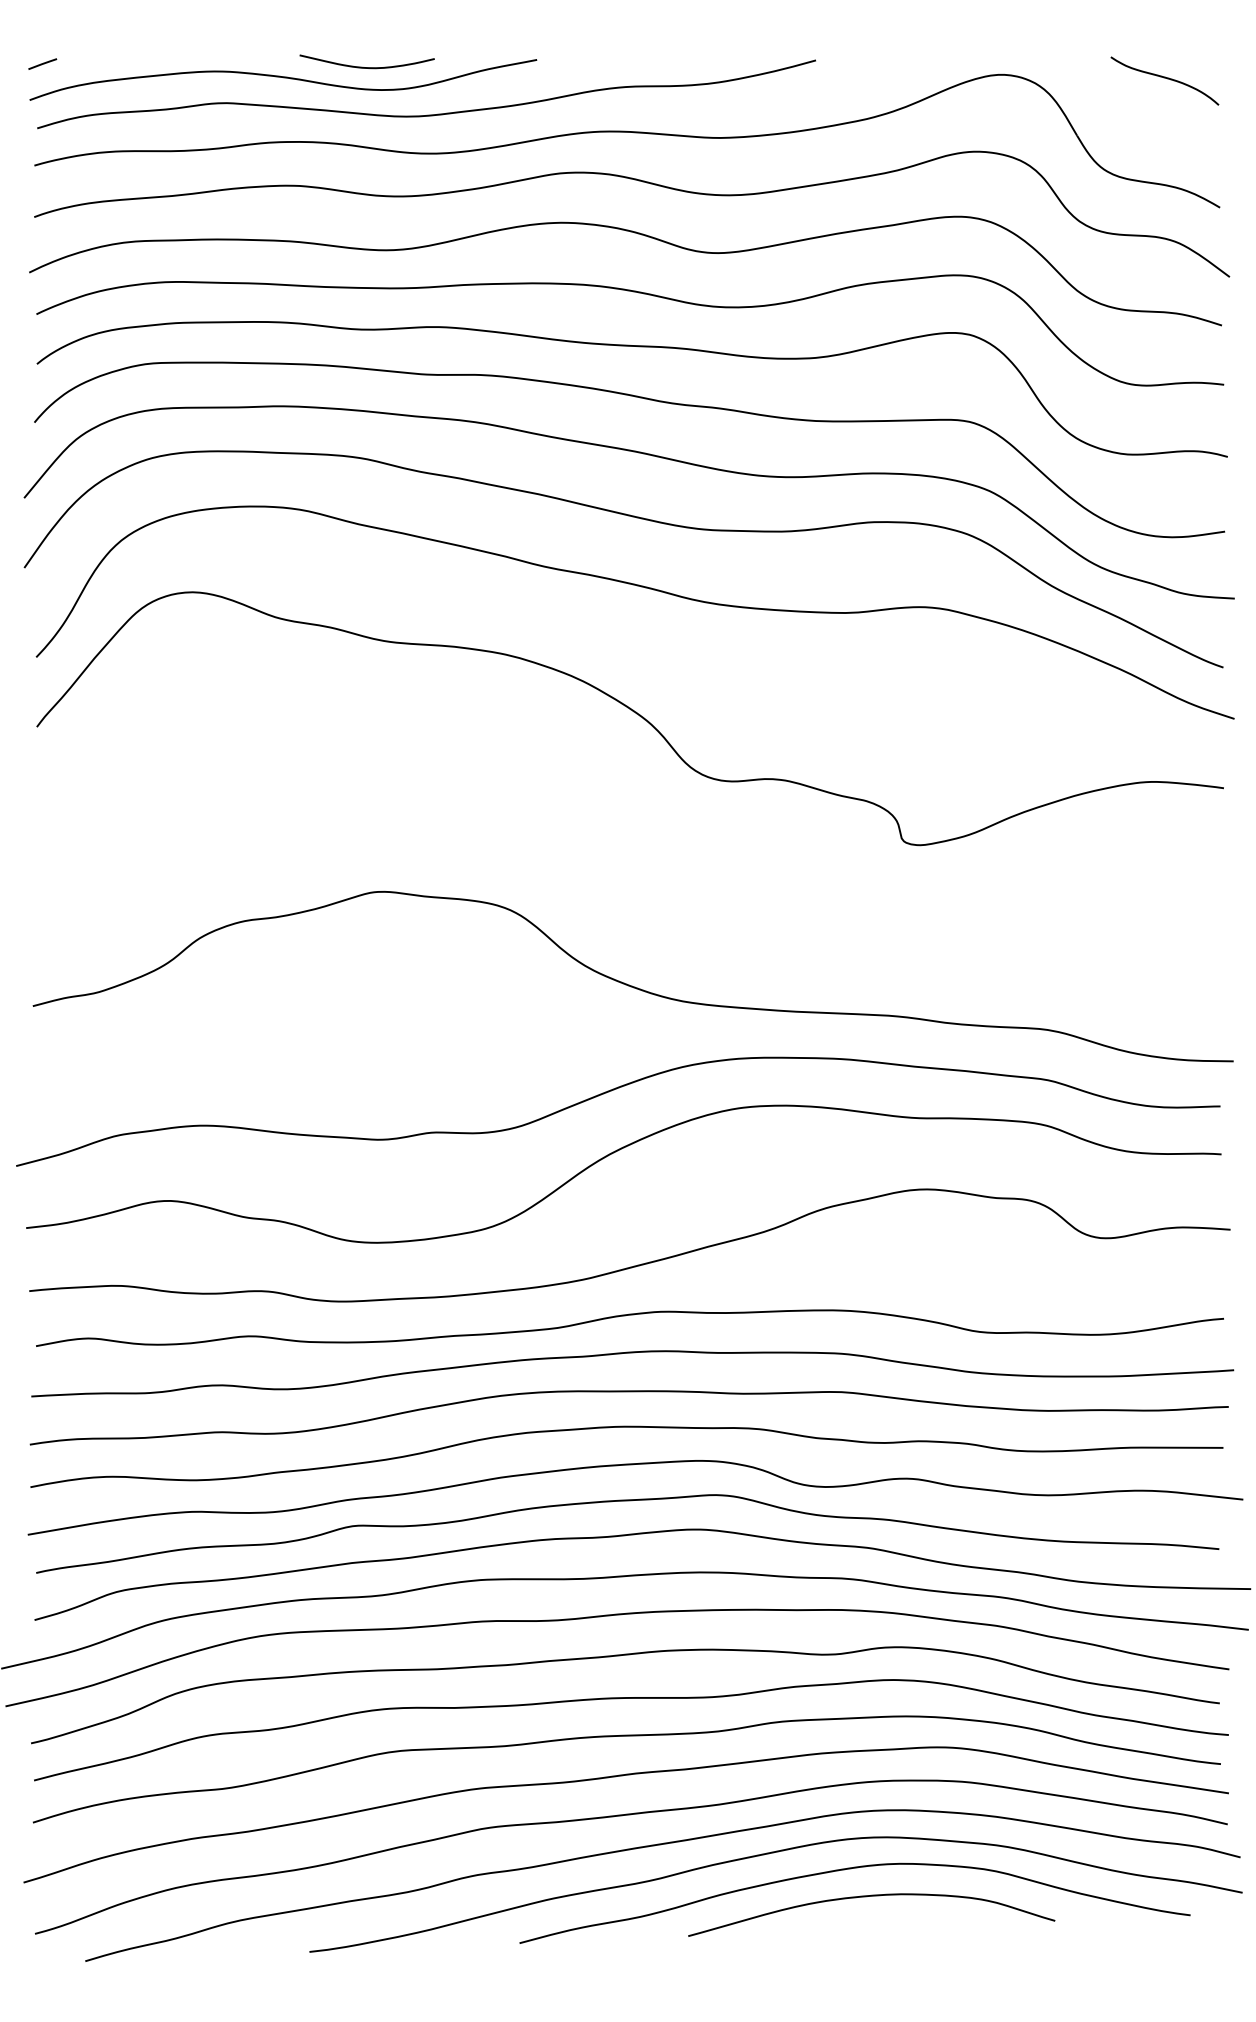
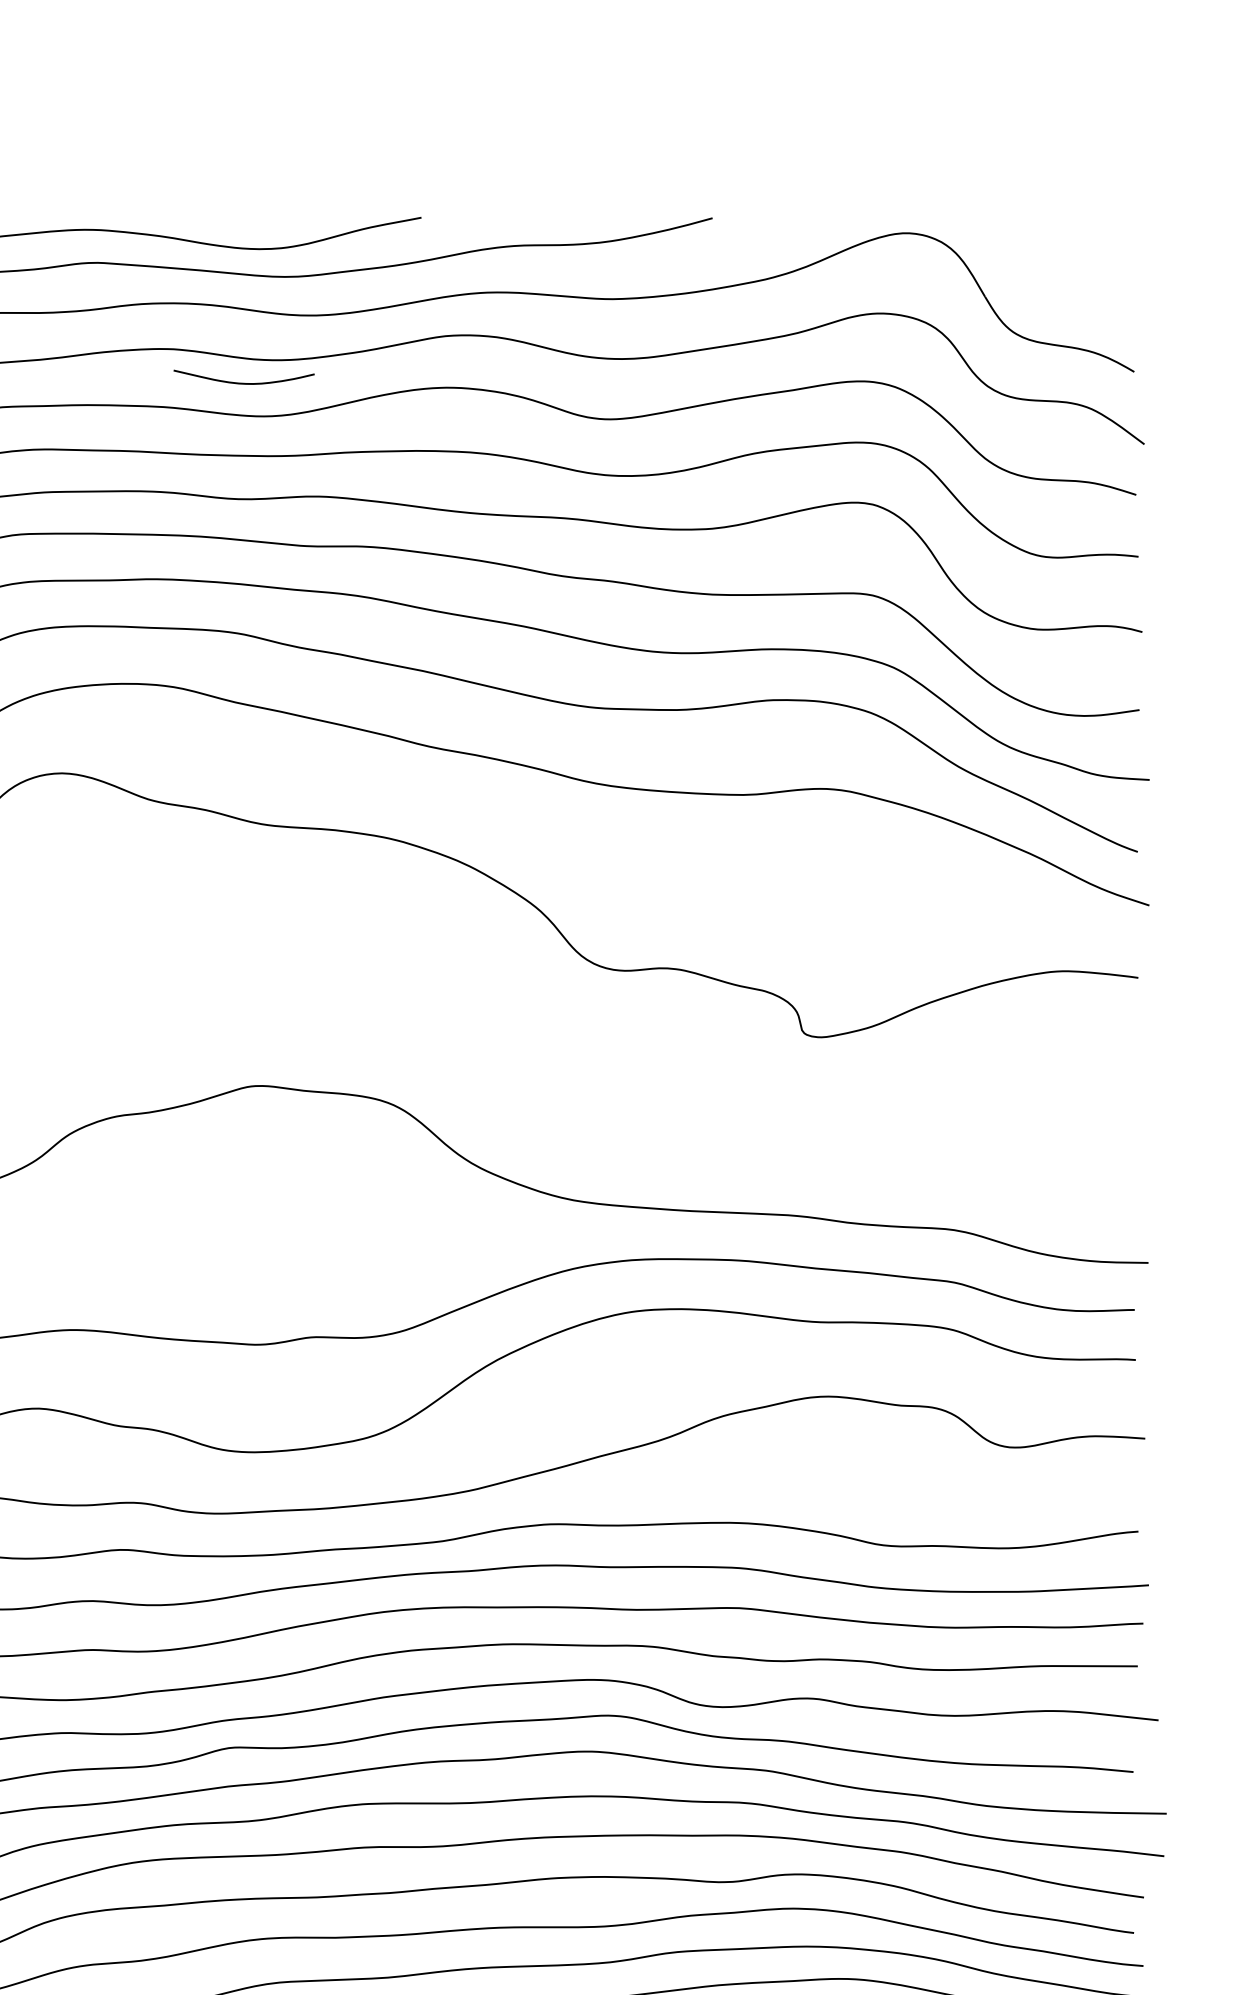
curve: (366, 67) -> (243, 383), moved
curve: (1164, 78) -> (1076, 237), removed

